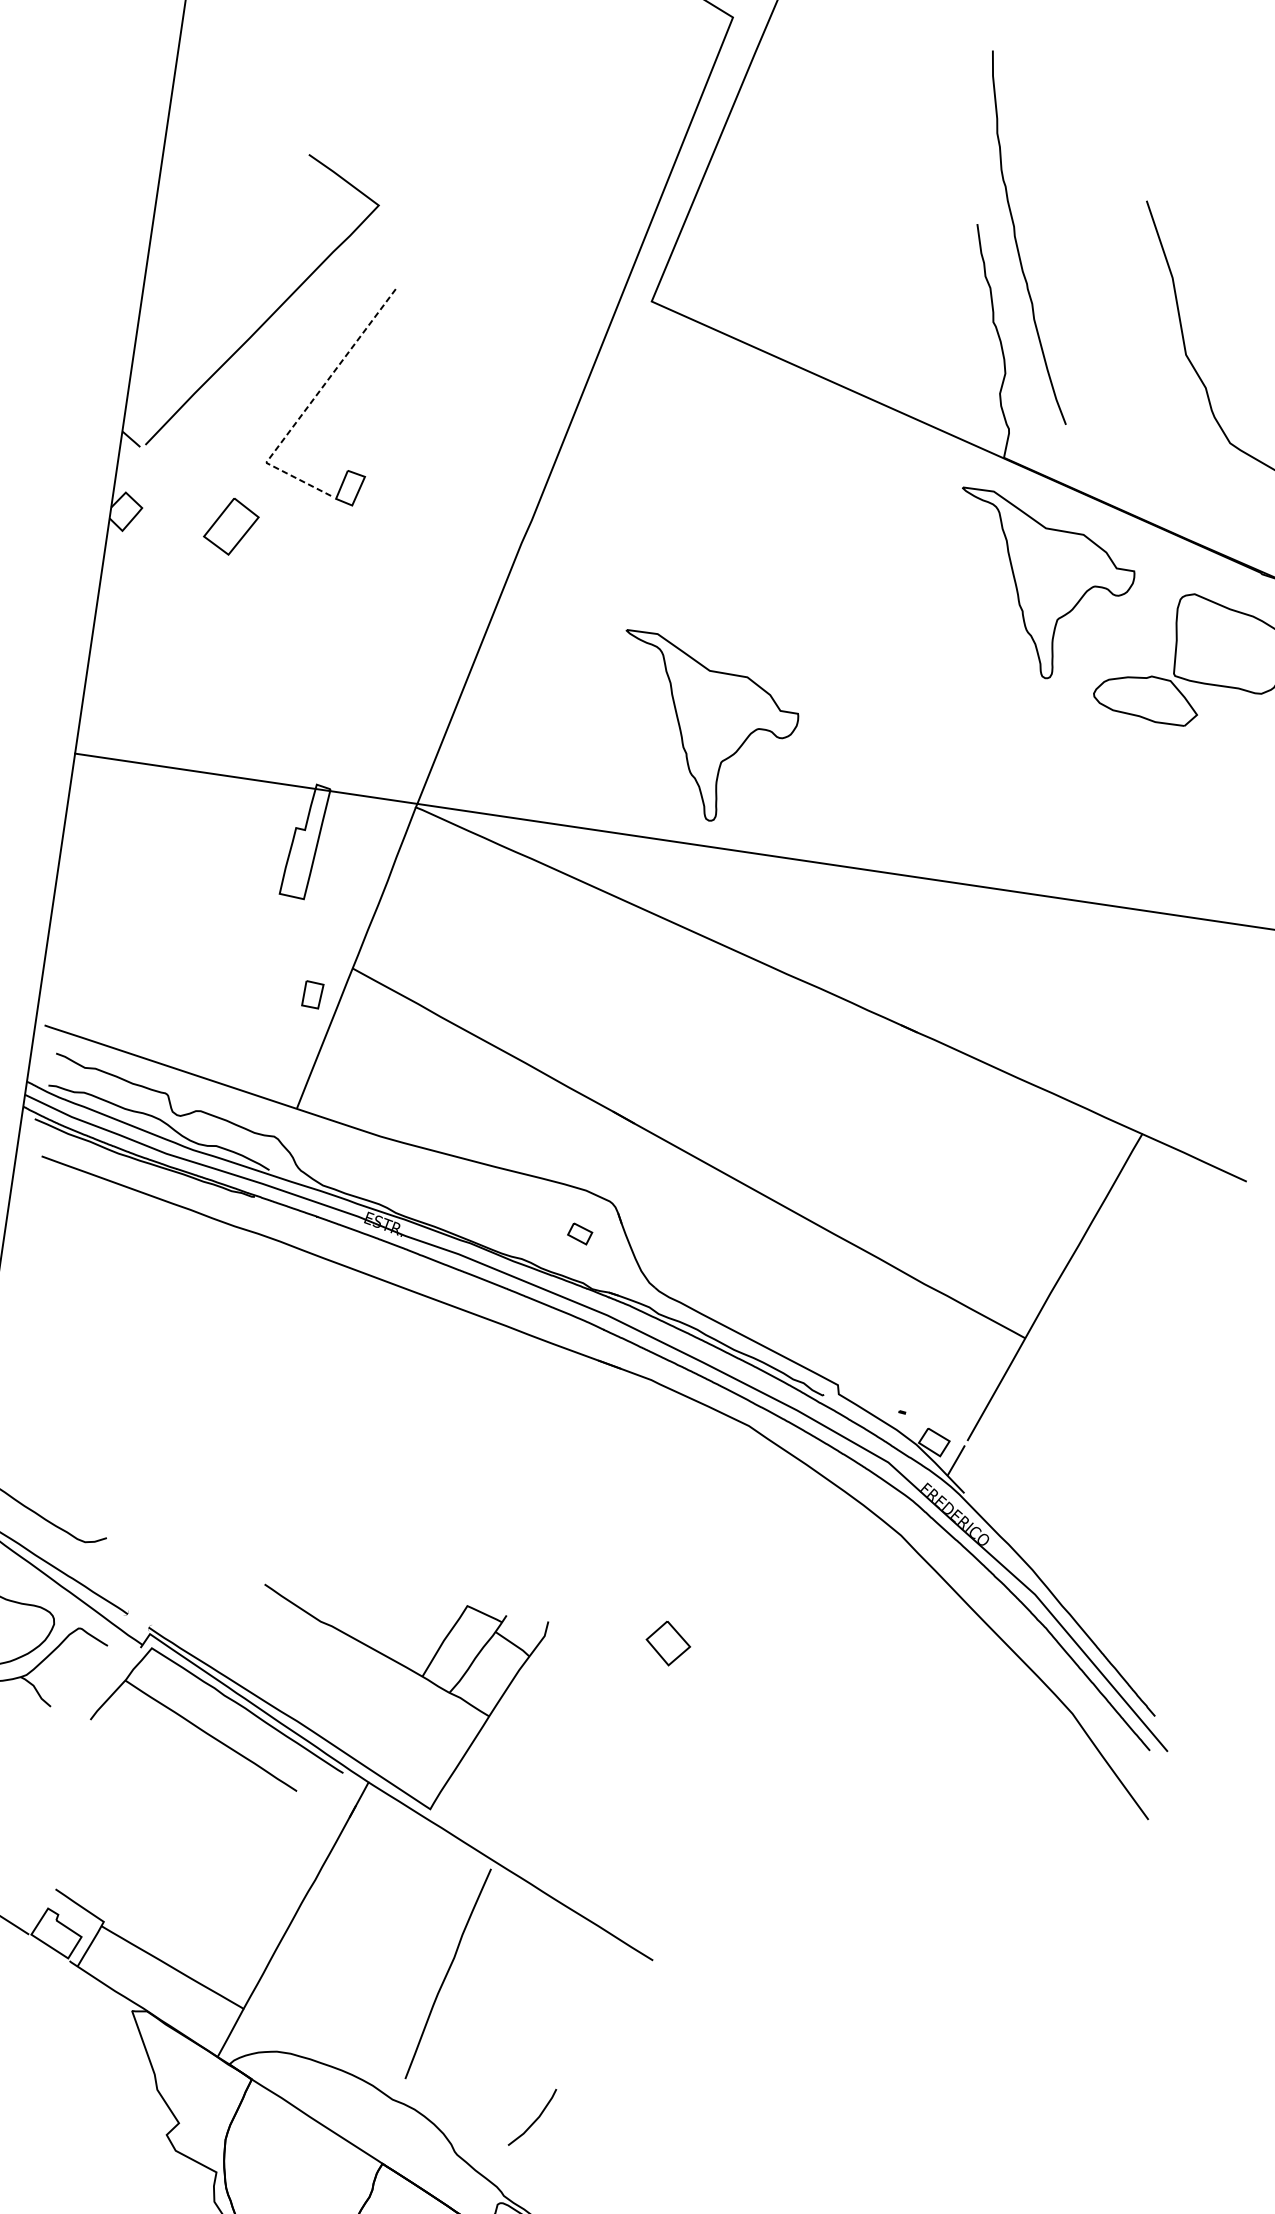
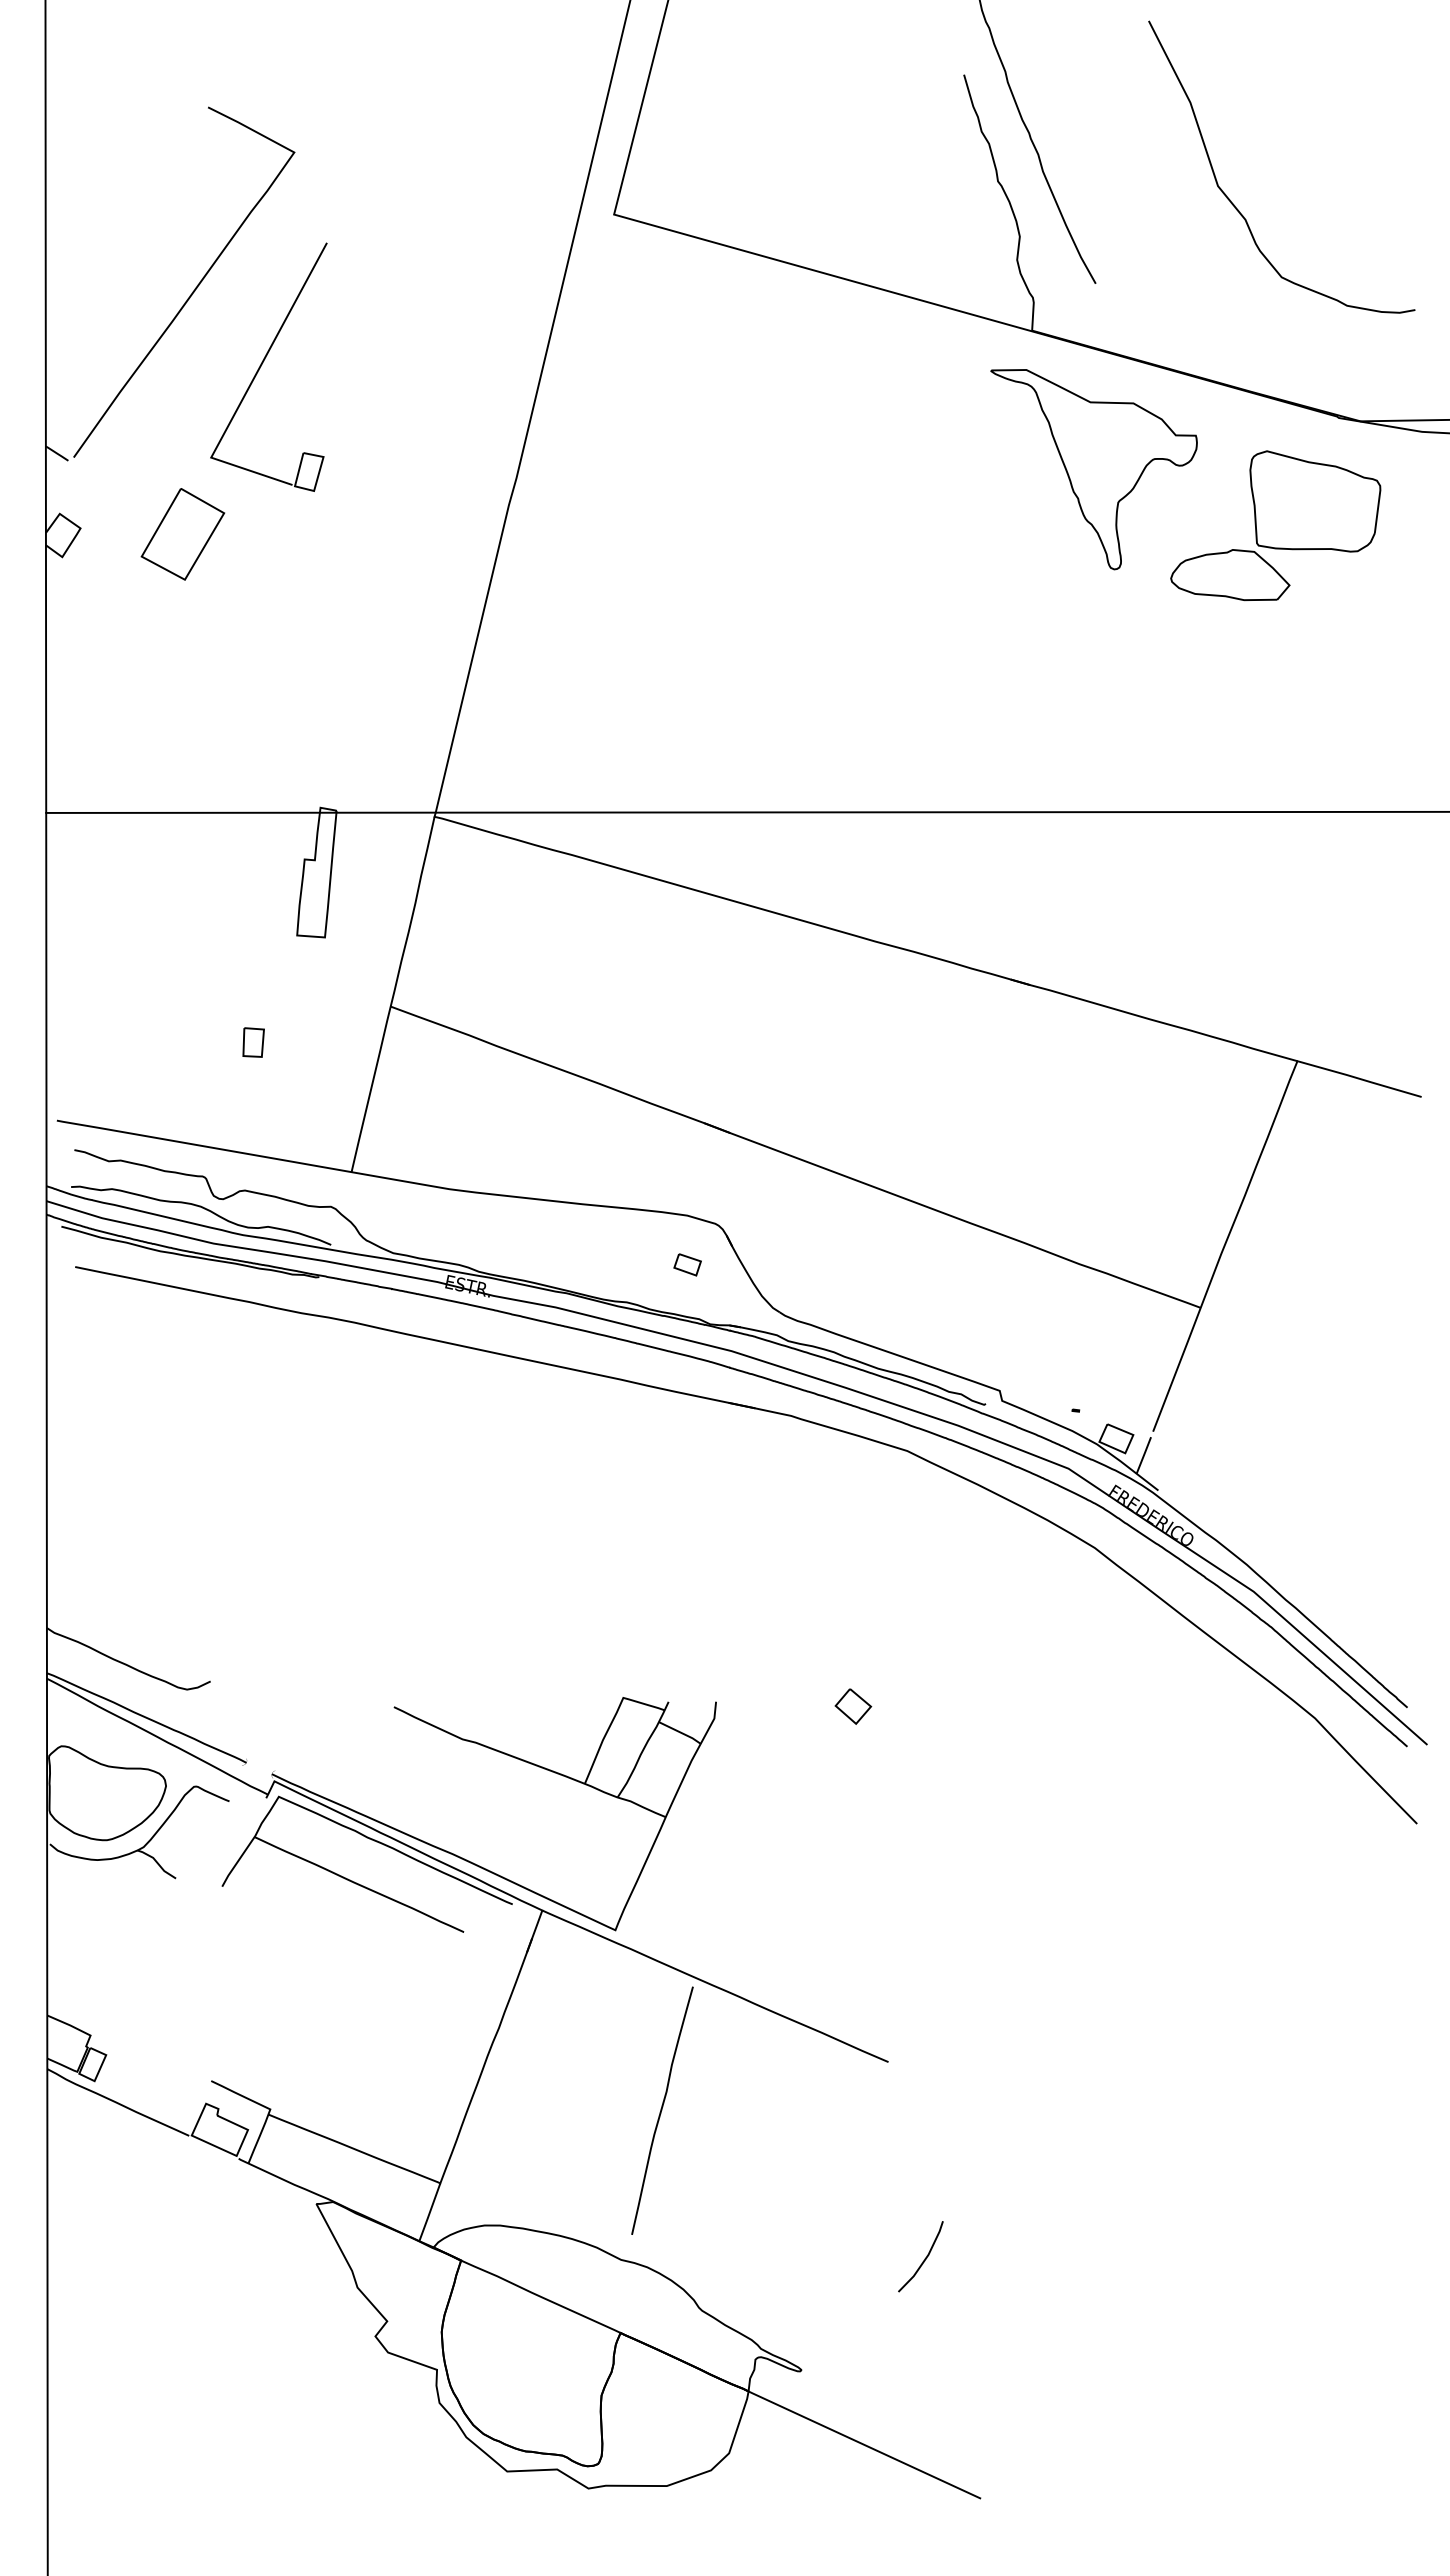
line: (307, 406) -> (248, 388), dashed -> solid
part: (230, 526) -> (182, 534), size x1.43
part: (703, 730) -> (742, 683), removed
part: (312, 994) -> (253, 1042), moved
part: (668, 1643) -> (853, 1706), size x0.71
line: (535, 2119) -> (924, 2258), moved

